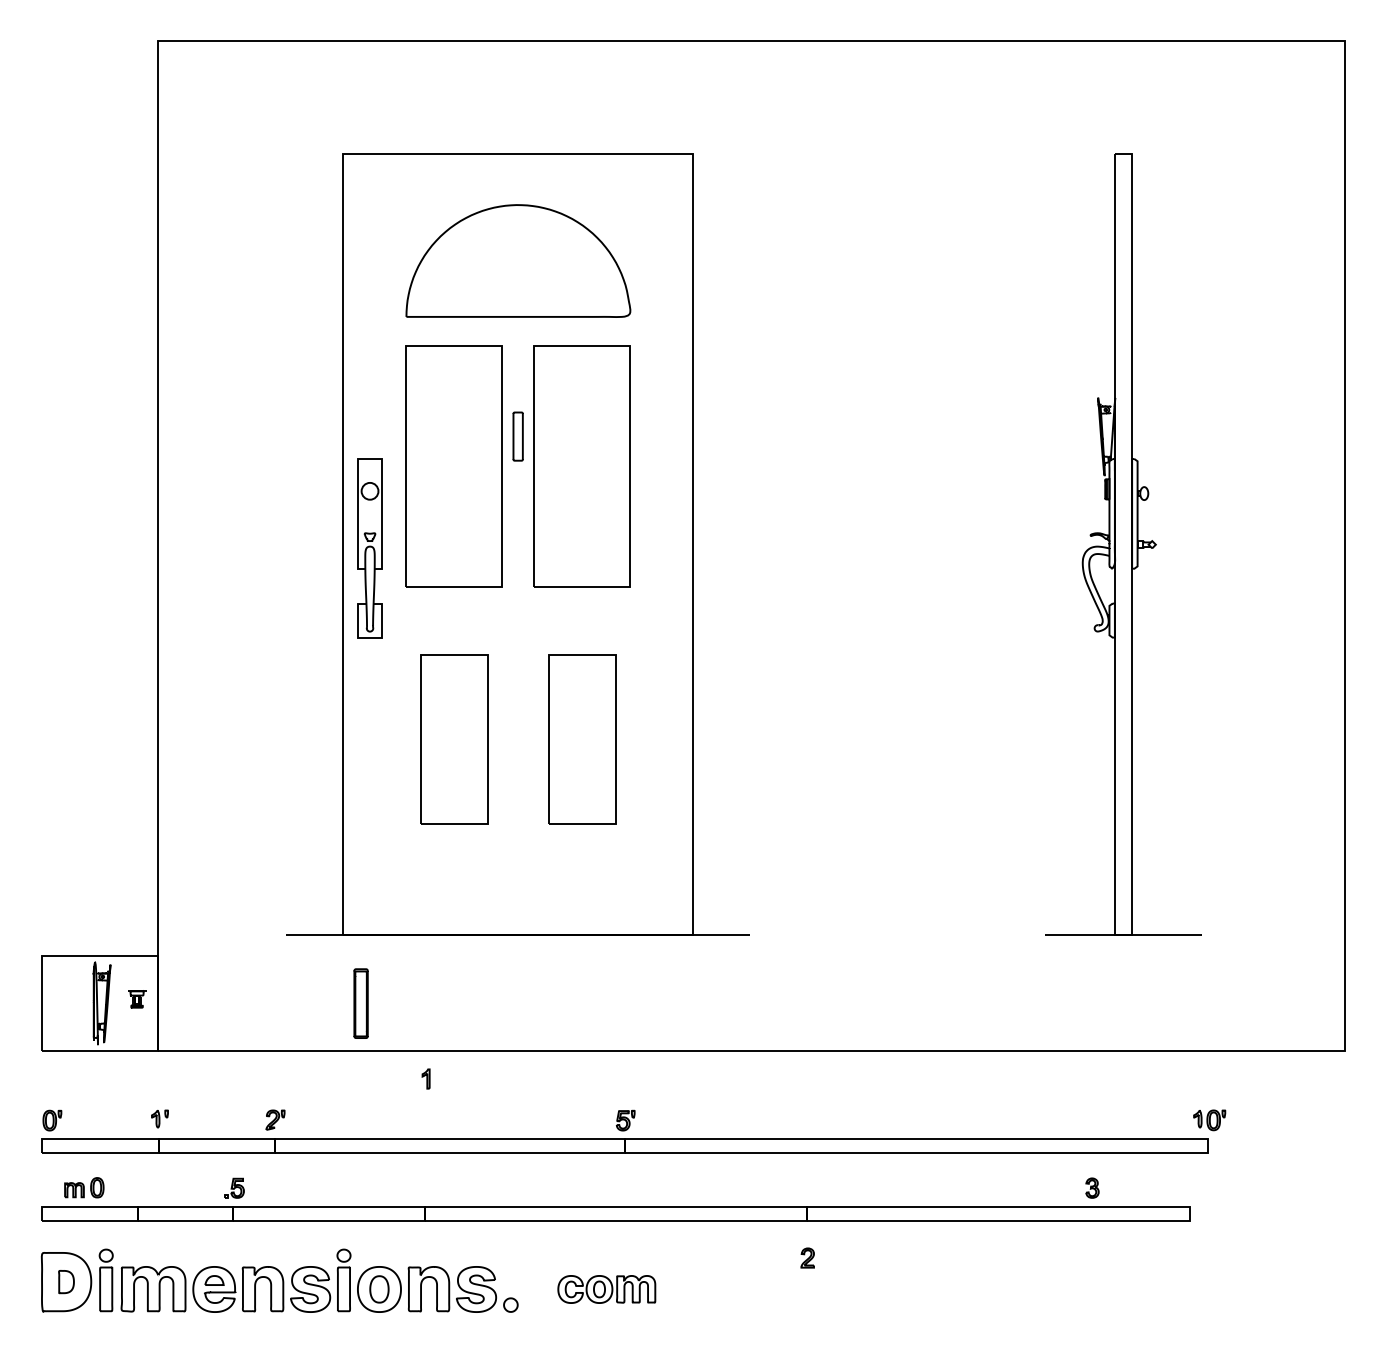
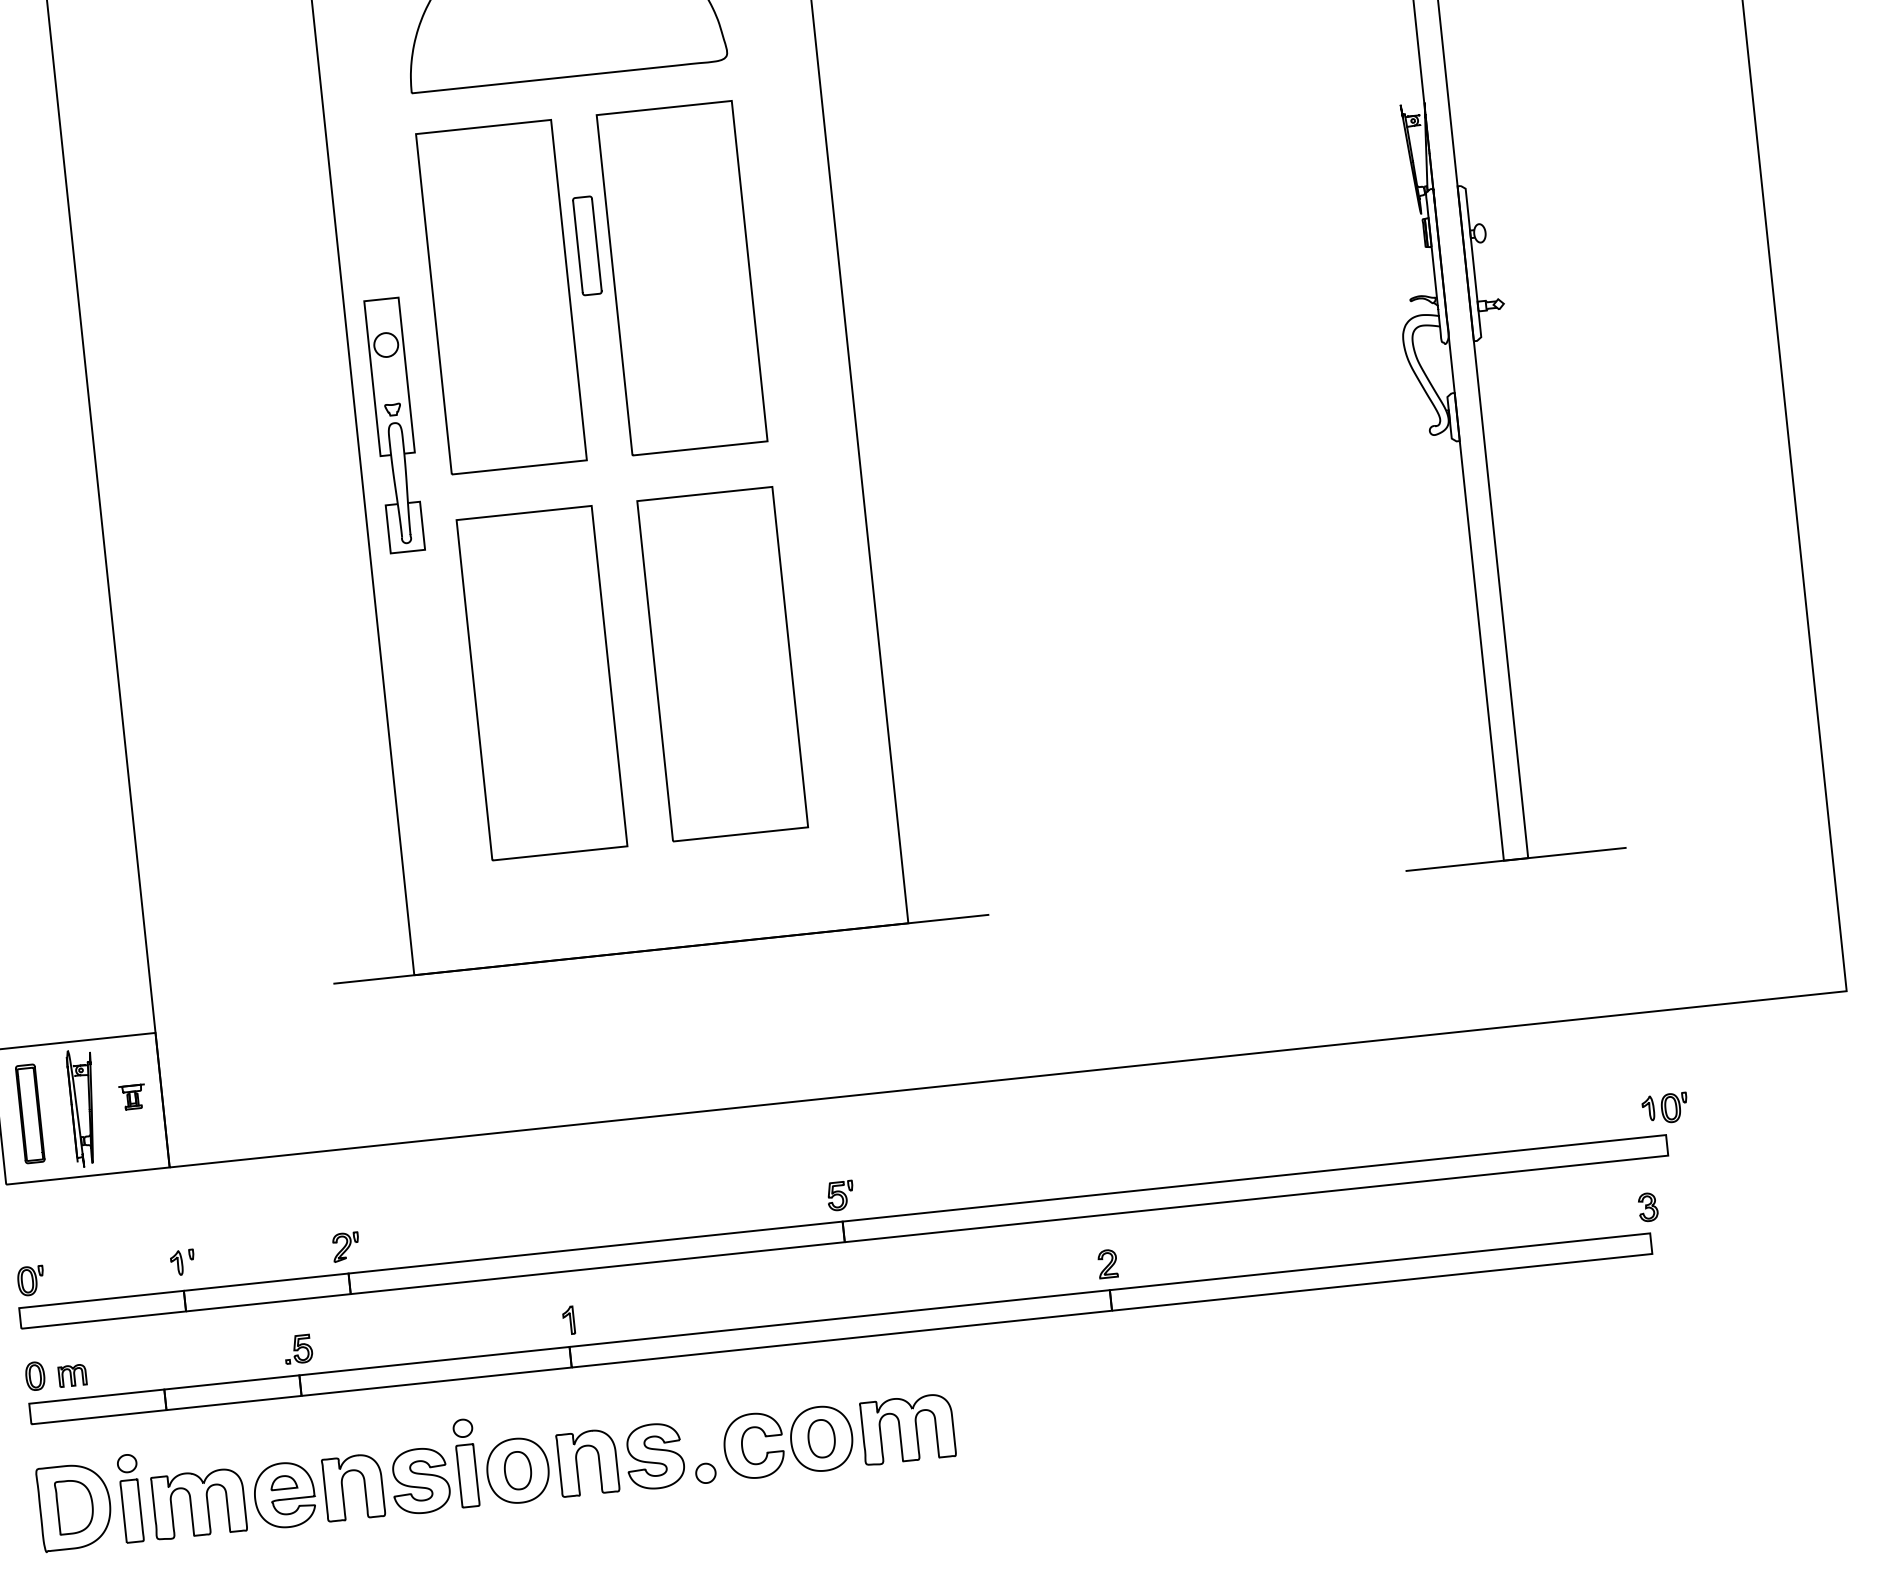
part: (517, 436) -> (586, 245), size x1.43
part: (453, 739) -> (540, 683), size x1.43
part: (581, 739) -> (721, 664), size x1.43
part: (360, 1003) -> (29, 1113), moved
part: (425, 1078) -> (567, 1319), moved
part: (97, 1187) -> (35, 1375), moved
part: (1092, 1187) -> (1648, 1206), moved
part: (807, 1257) -> (1107, 1263), moved
part: (66, 1281) -> (74, 1505), size x1.67
part: (606, 1289) -> (838, 1437), size x1.67

